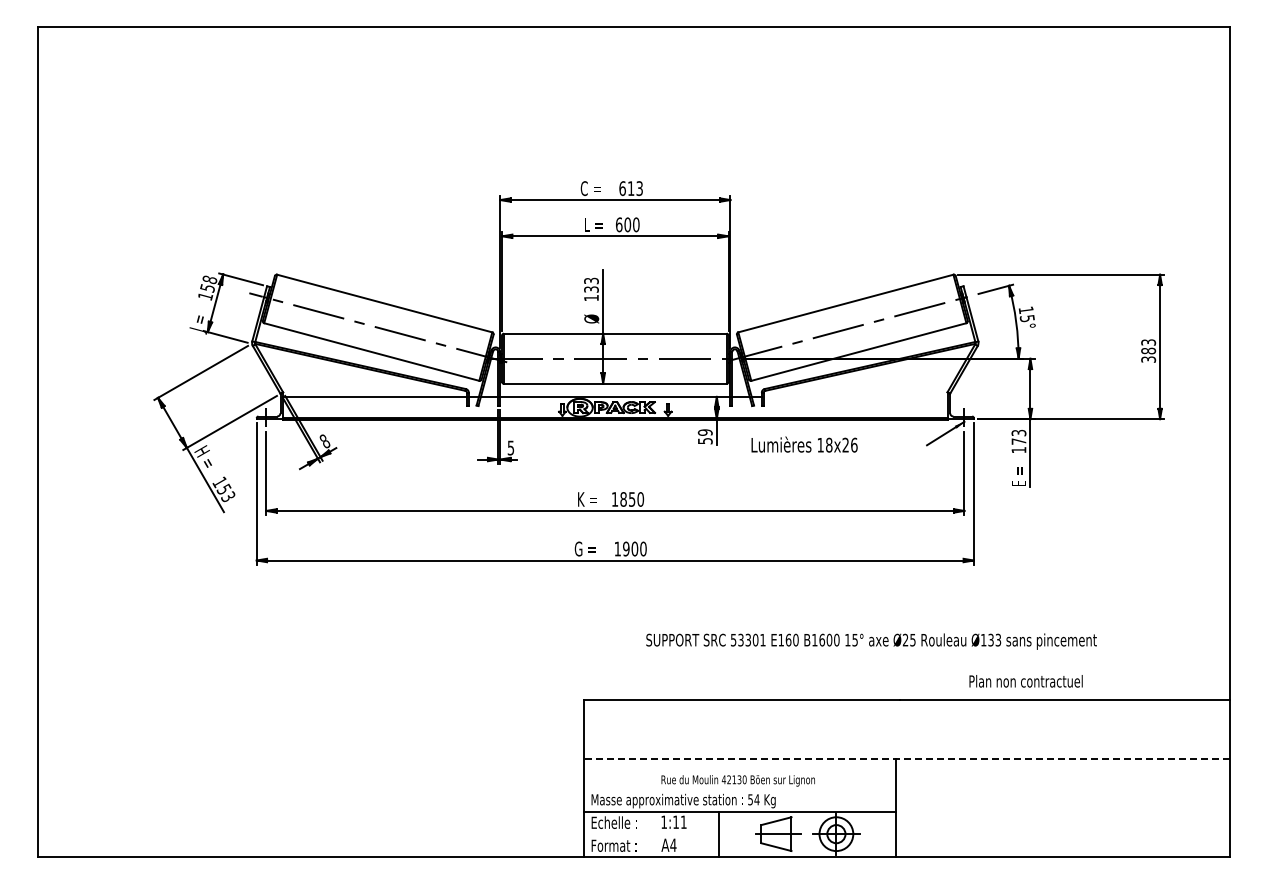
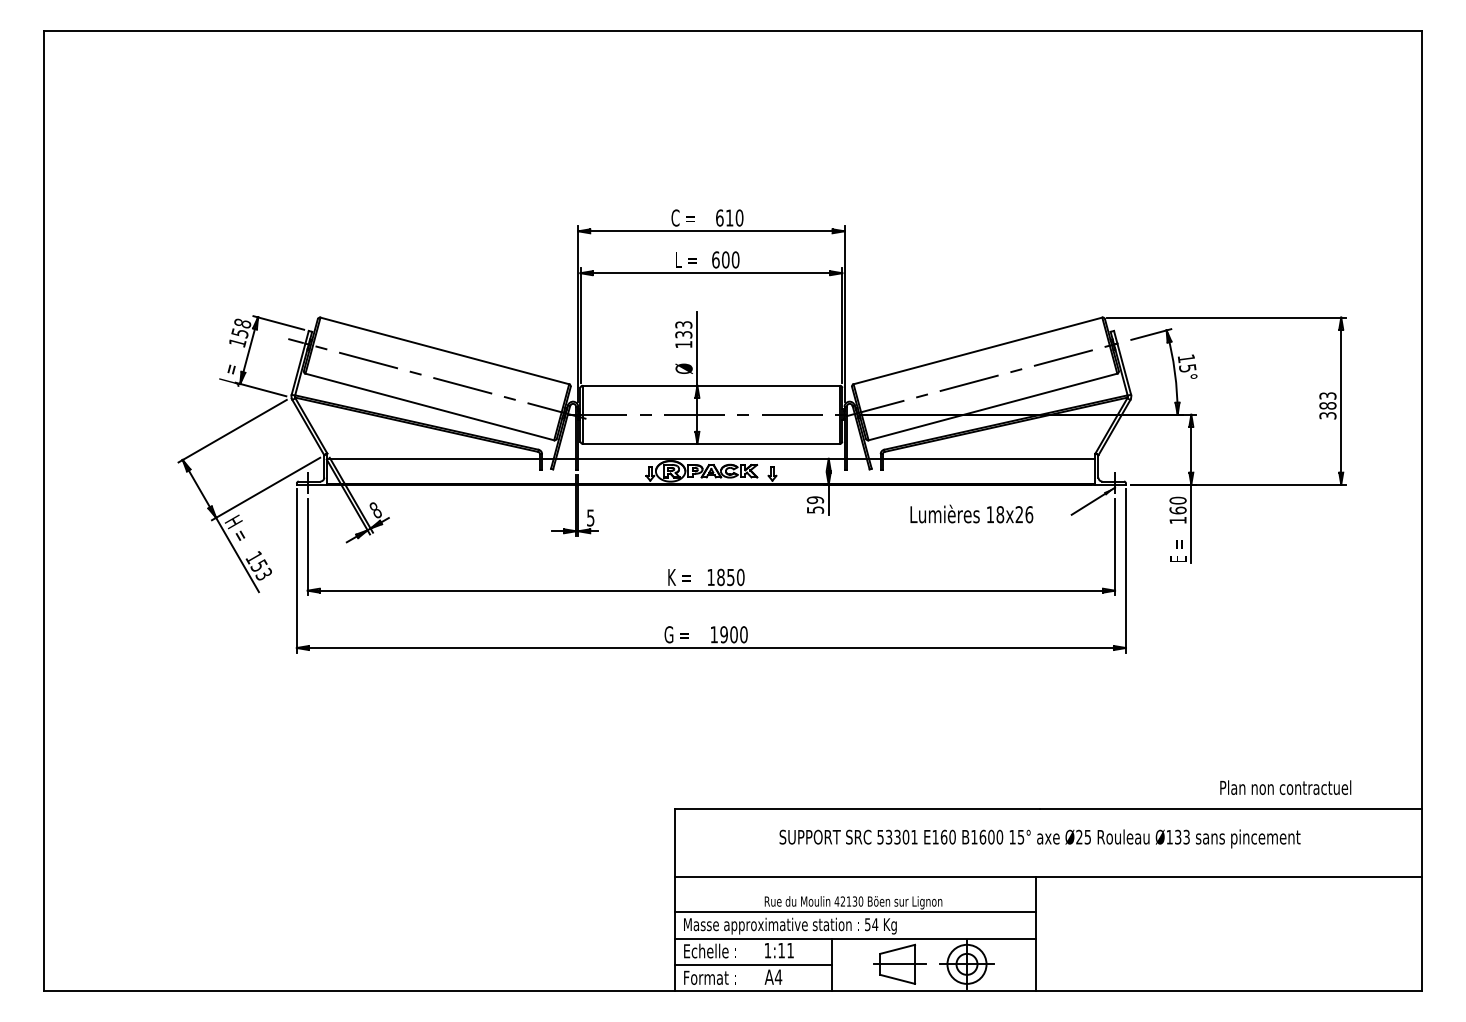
text: (639, 188) -> (739, 217), 613 -> 610
line: (855, 396) -> (989, 458), added
text: (1018, 436) -> (1177, 504), 173 -> 160
text: (804, 444) -> (971, 513), moved
text: (871, 641) -> (1039, 838), moved
text: (1025, 681) -> (1285, 787), moved
line: (906, 758) -> (1048, 876), dashed -> solid
line: (739, 788) -> (854, 911), added
line: (651, 834) -> (753, 964), added

